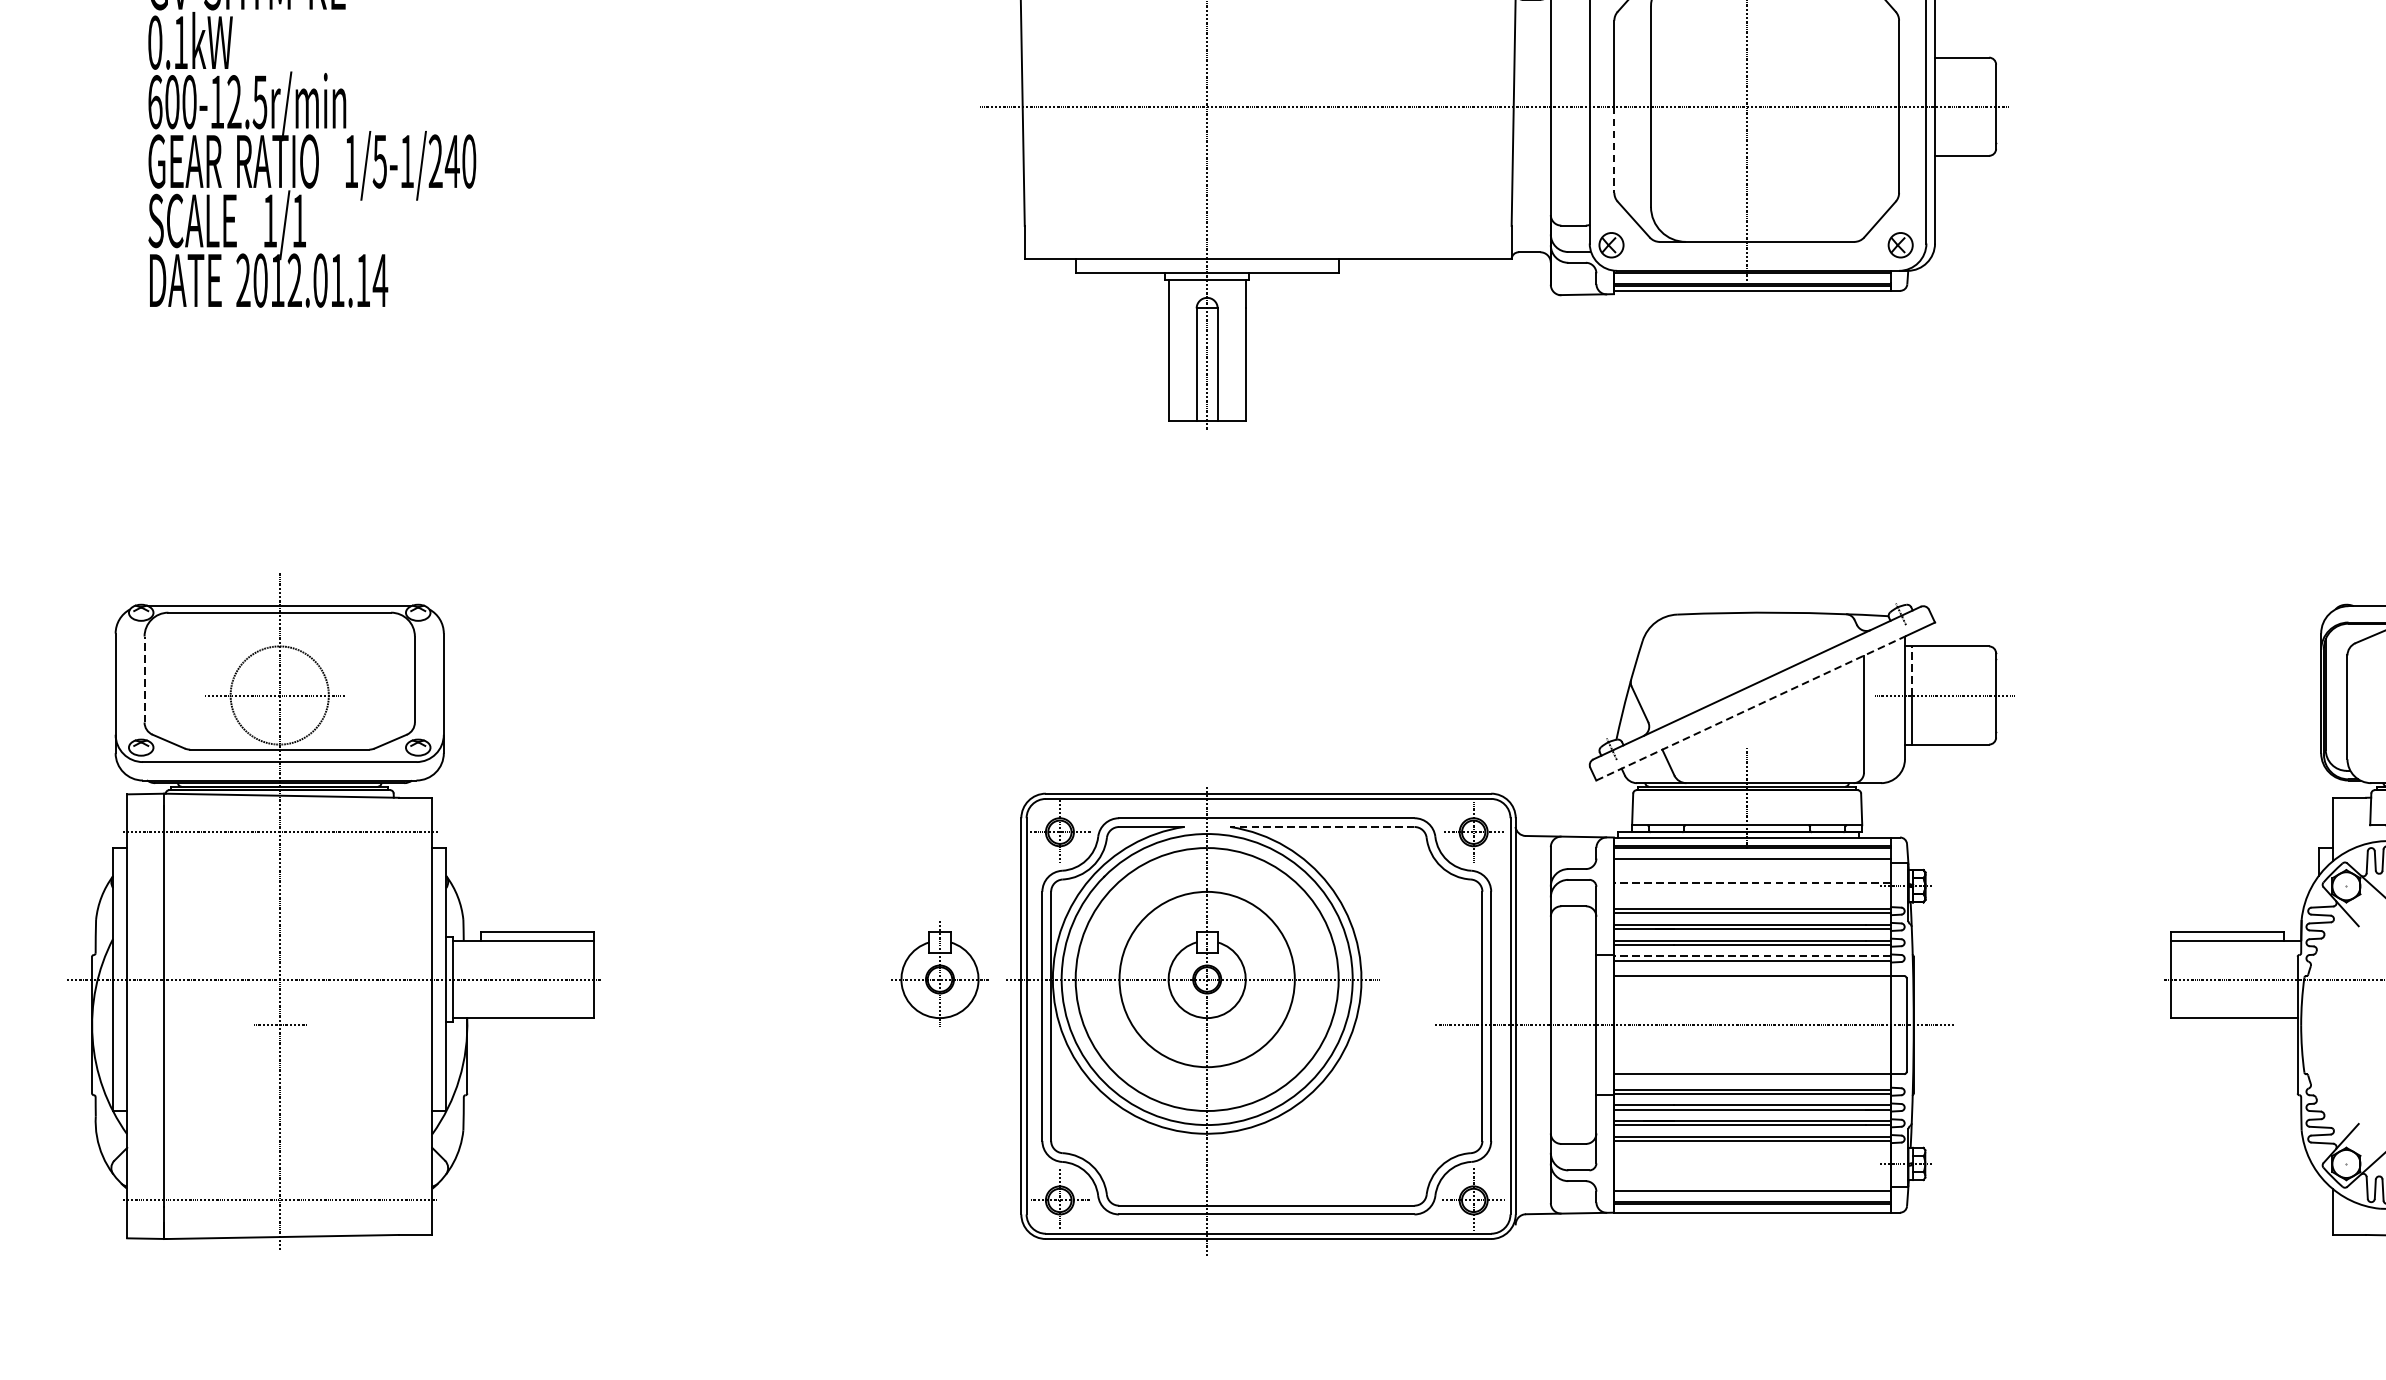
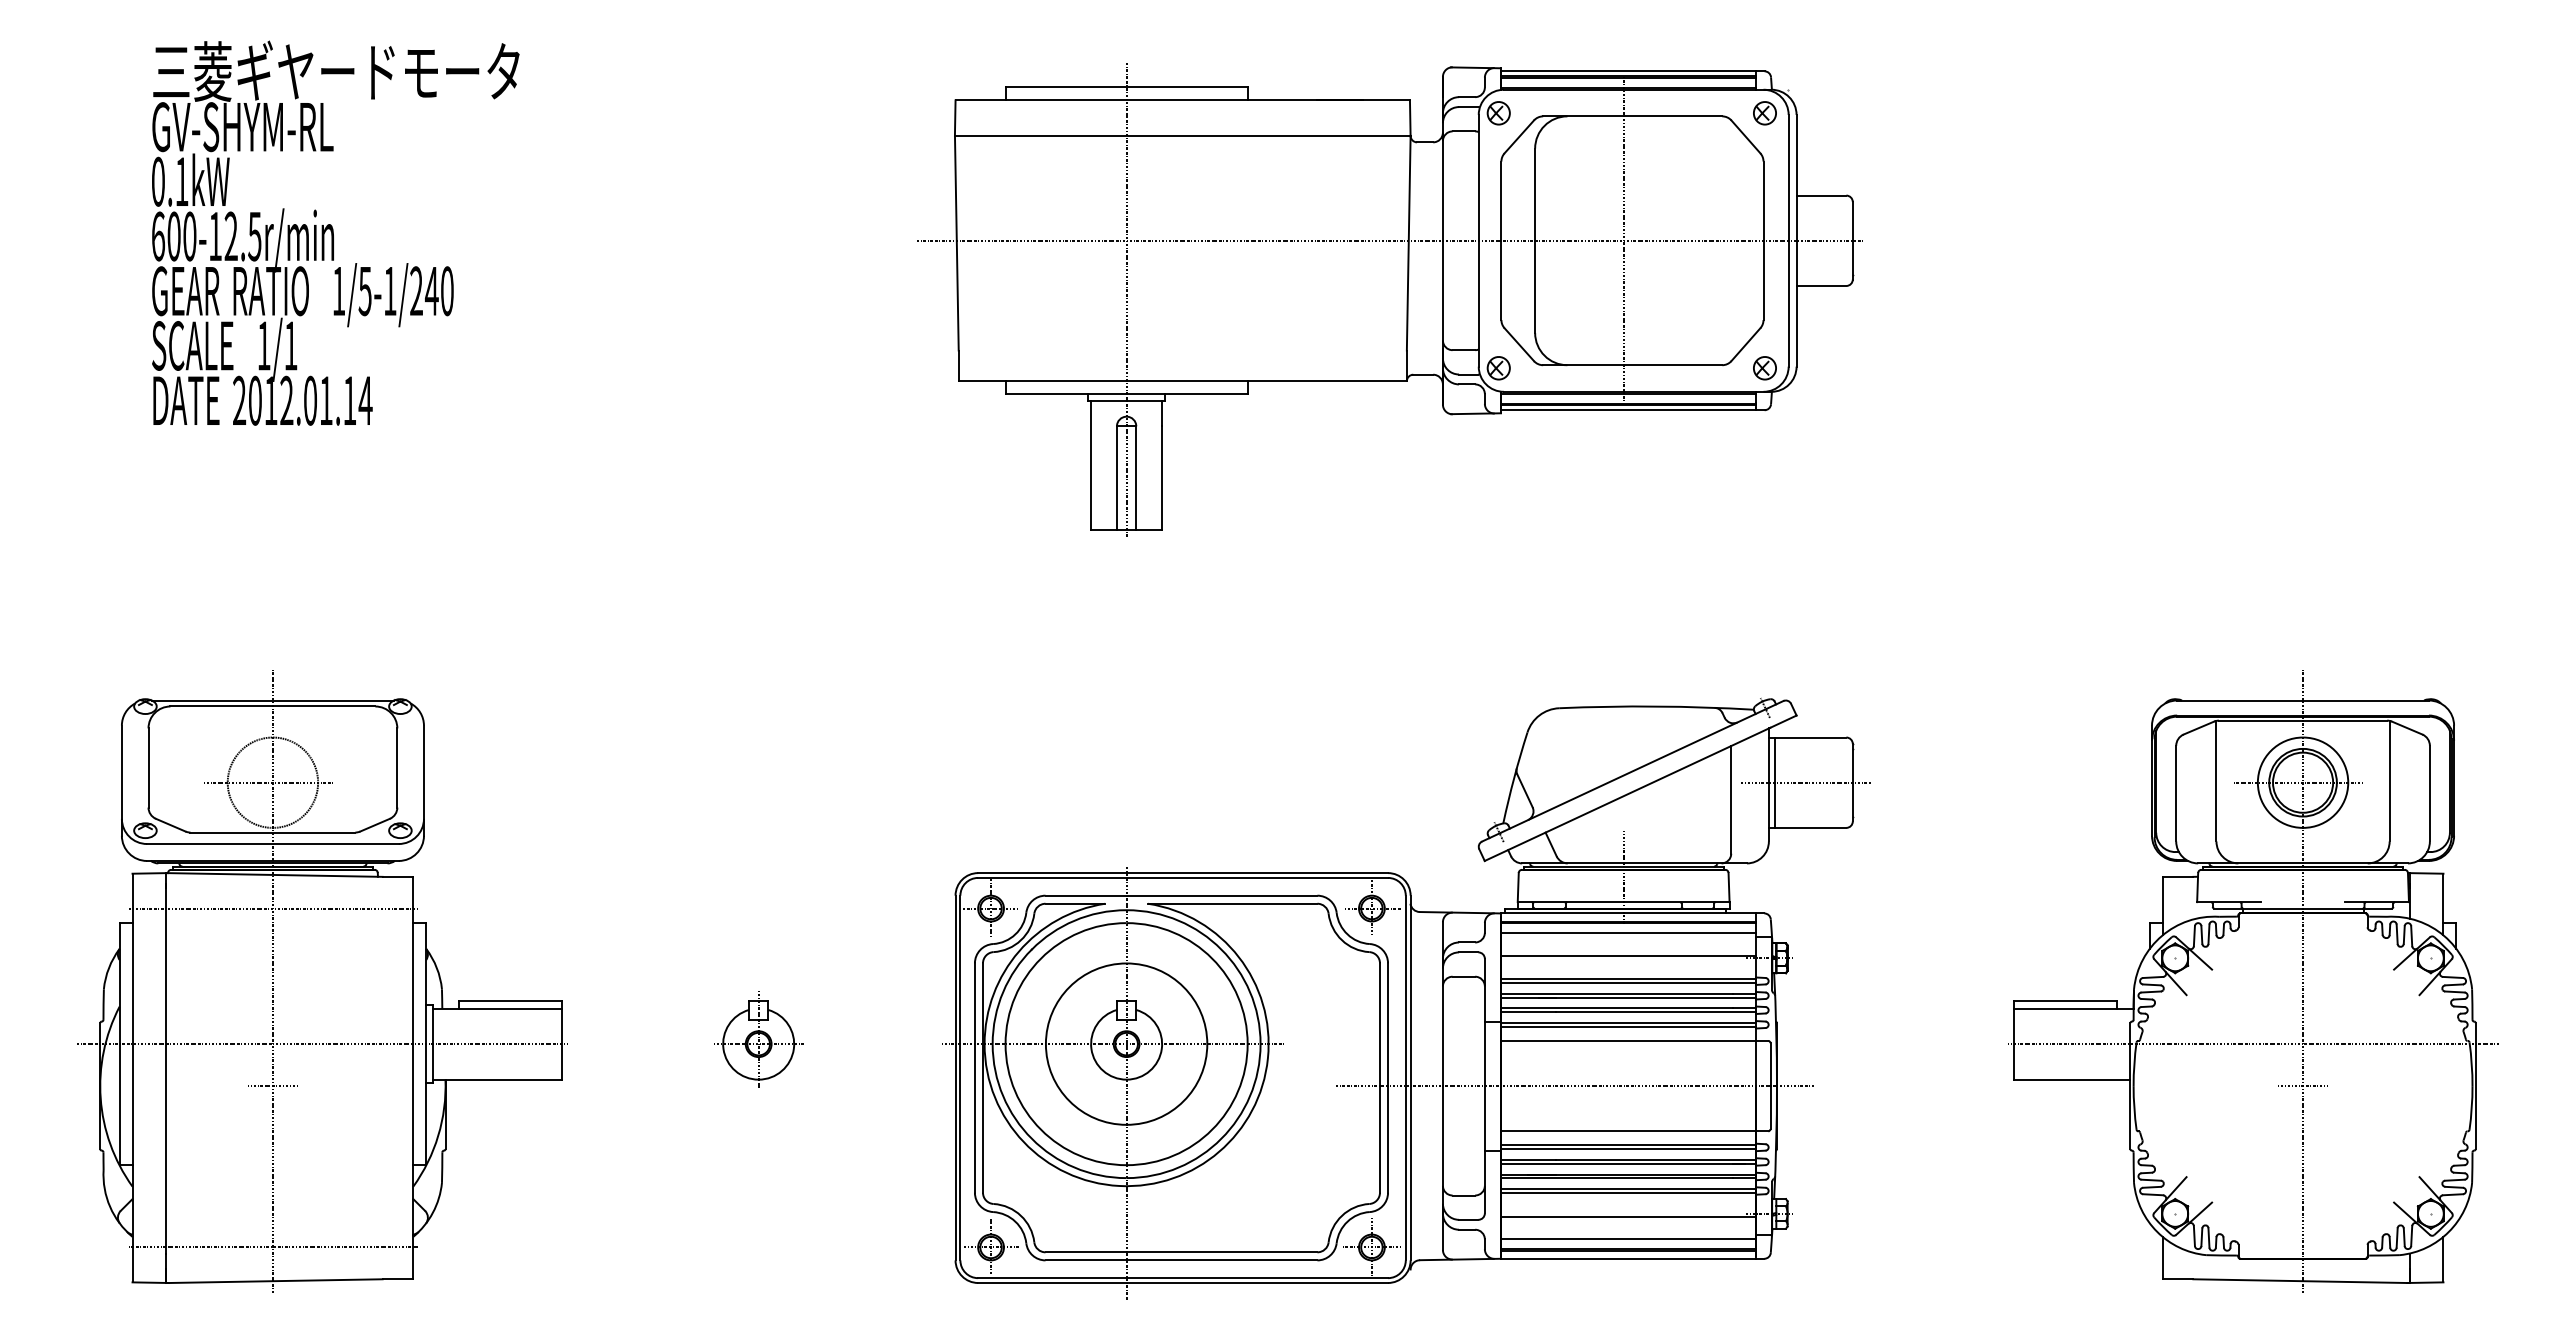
line: (1614, 149) -> (1501, 280), dashed -> solid
line: (1912, 671) -> (1775, 760), dashed -> solid
line: (144, 680) -> (148, 768), dashed -> solid
line: (1751, 708) -> (1627, 794), dashed -> solid
line: (1322, 826) -> (1232, 903), dashed -> solid
line: (1752, 883) -> (1628, 955), dashed -> solid
line: (1752, 956) -> (1628, 1022), dashed -> solid
part: (939, 974) -> (758, 1039), moved
line: (1752, 1166) -> (1628, 1216), added

